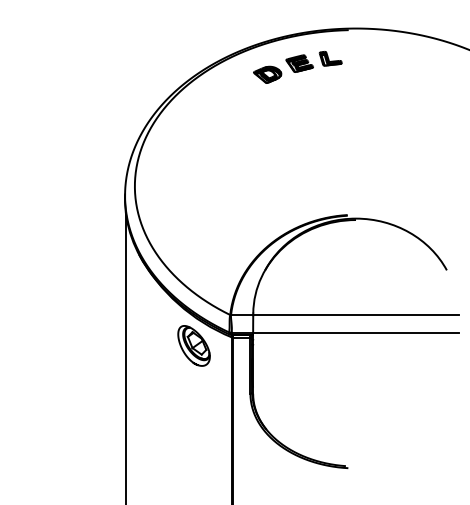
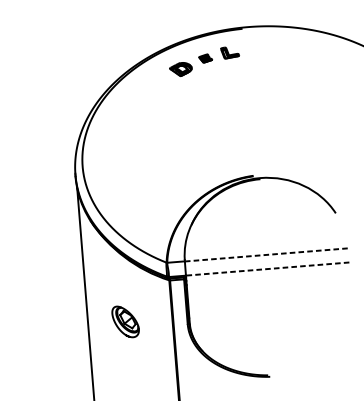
part: (299, 63) -> (205, 58), size x0.6
line: (356, 315) -> (266, 255), solid -> dashed
line: (356, 333) -> (268, 269), solid -> dashed
part: (193, 345) -> (125, 321), moved

